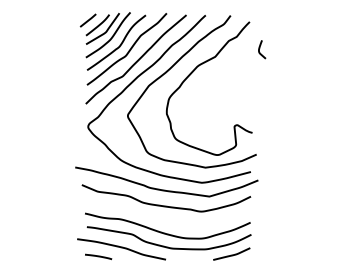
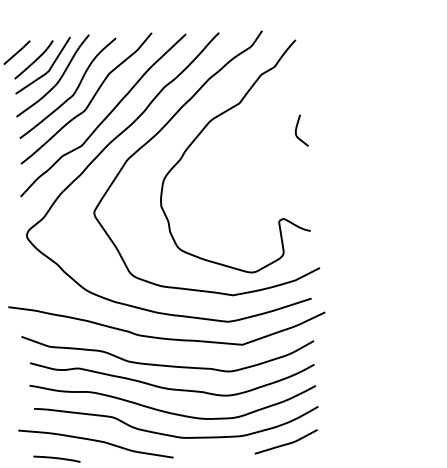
curve: (260, 48) -> (298, 128), moved
curve: (165, 218) -> (168, 386), added

